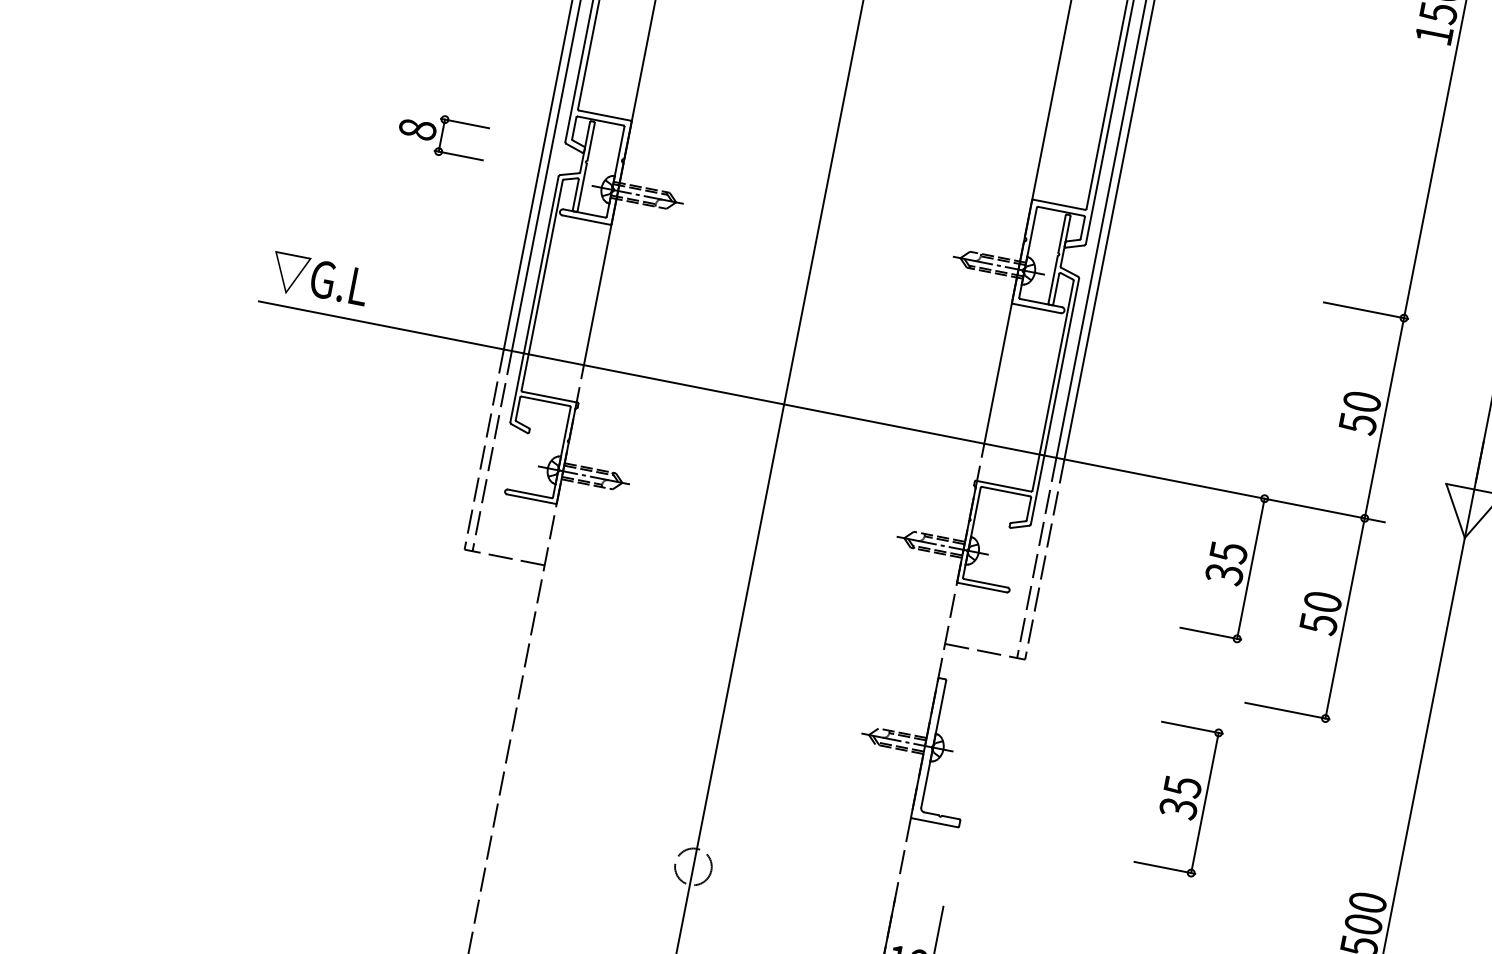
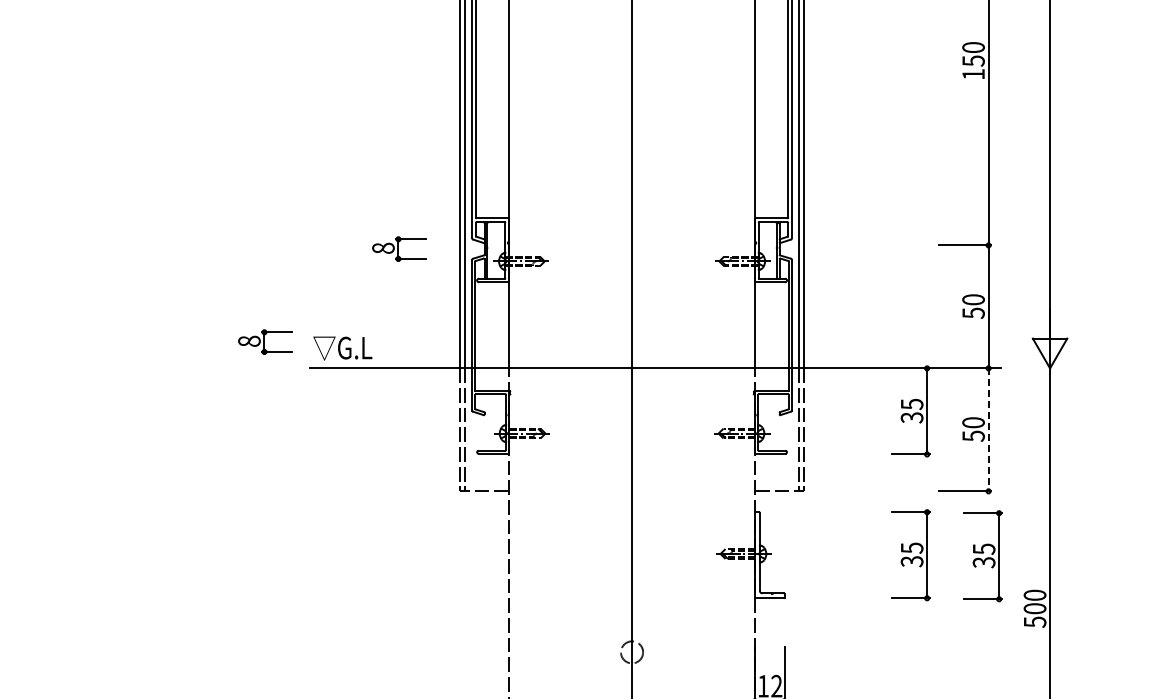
part: (195, 243) -> (265, 341), added
line: (1344, 619) -> (988, 430), solid -> dashed
part: (1294, 822) -> (982, 556), added

